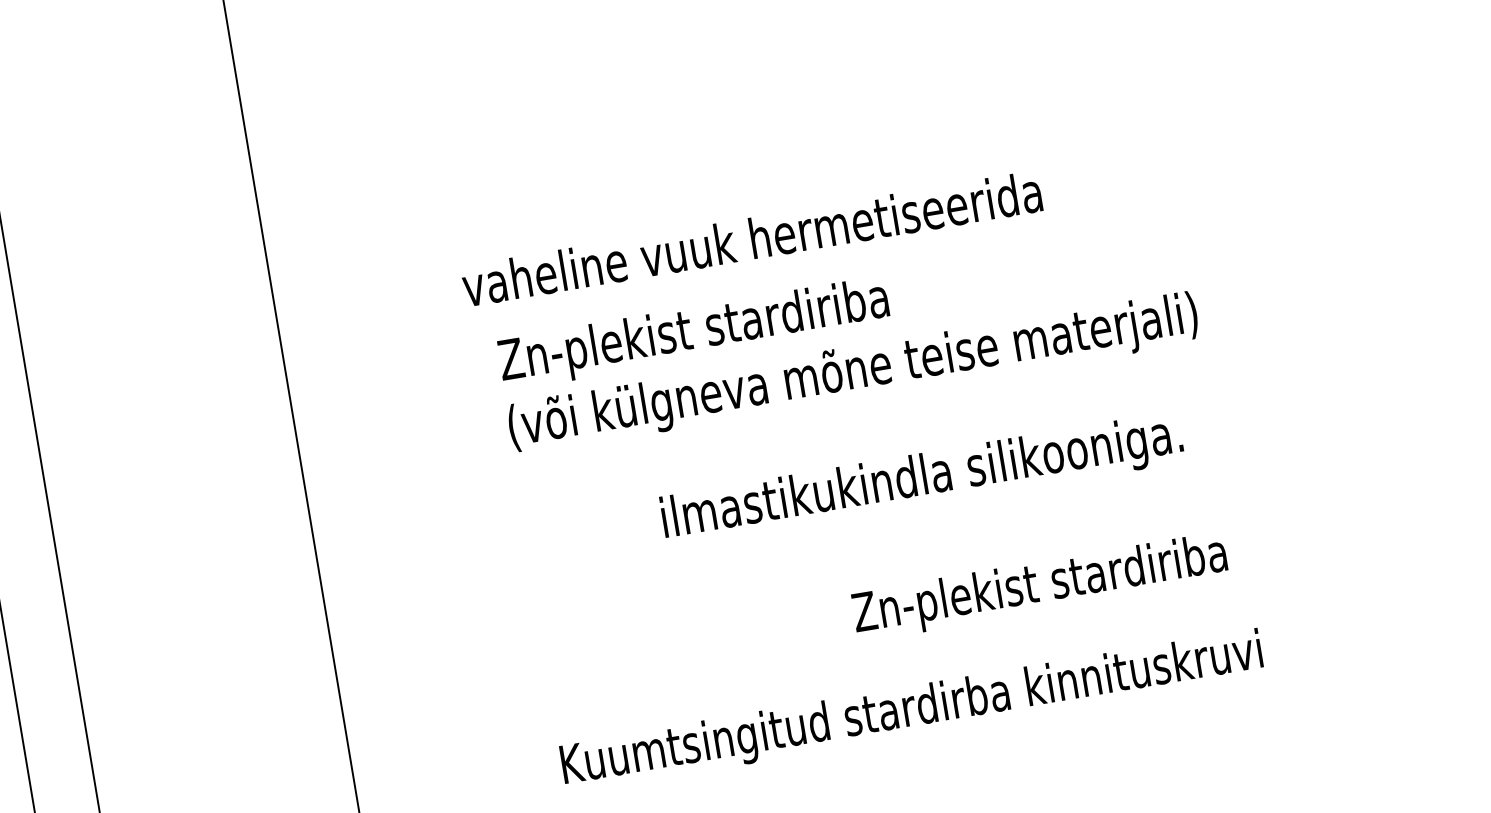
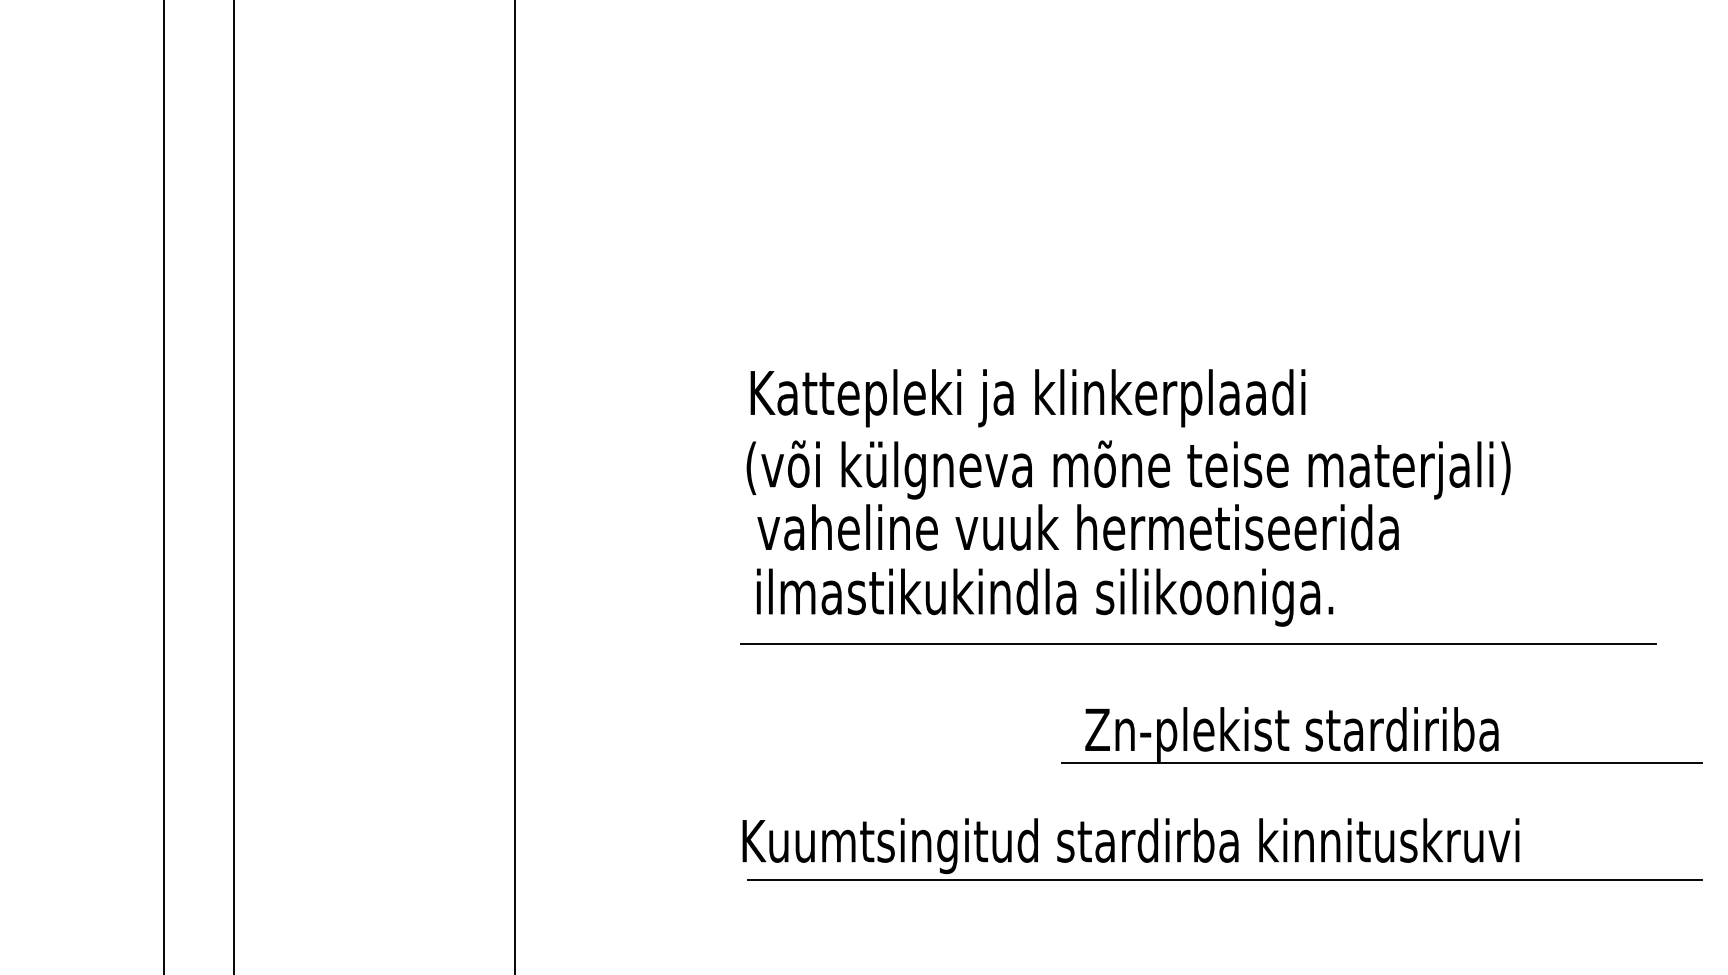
text: (751, 238) -> (1077, 527), moved
text: (750, 324) -> (1026, 398), Zn-plekist stardiriba -> Kattepleki ja klinkerplaadi
text: (922, 479) -> (1045, 597), moved
line: (942, 518) -> (1198, 643), added
line: (1125, 599) -> (1381, 763), added
line: (1001, 727) -> (1224, 879), added

